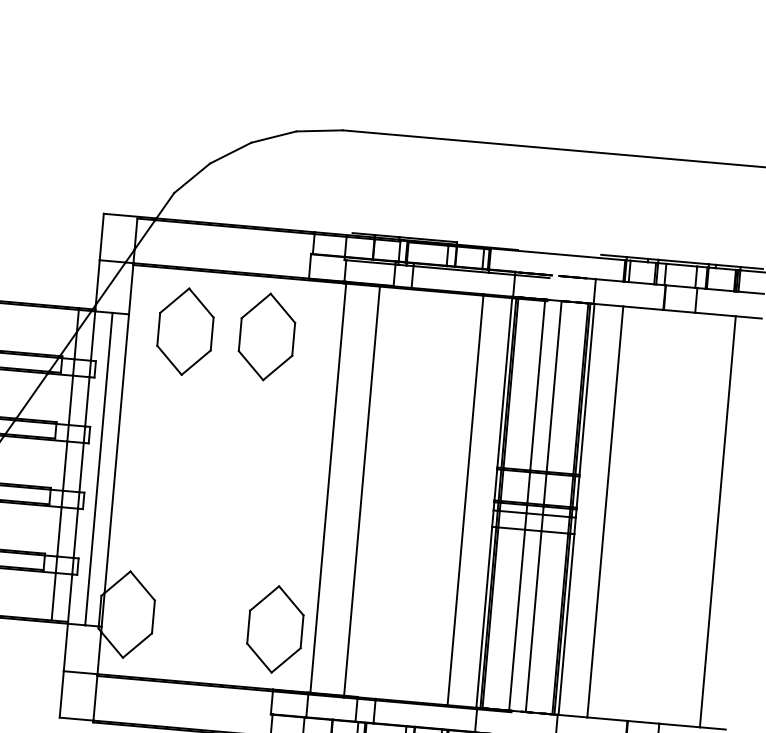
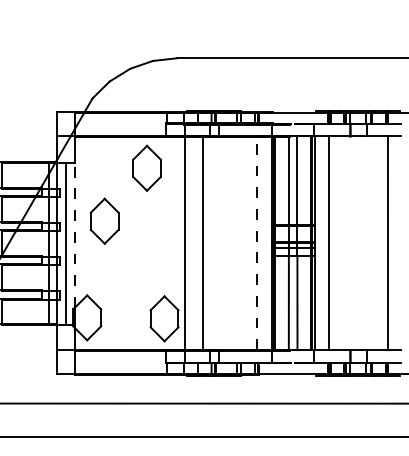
part: (185, 330) -> (104, 220), moved
line: (116, 452) -> (74, 234), solid -> dashed
line: (464, 500) -> (256, 243), solid -> dashed

